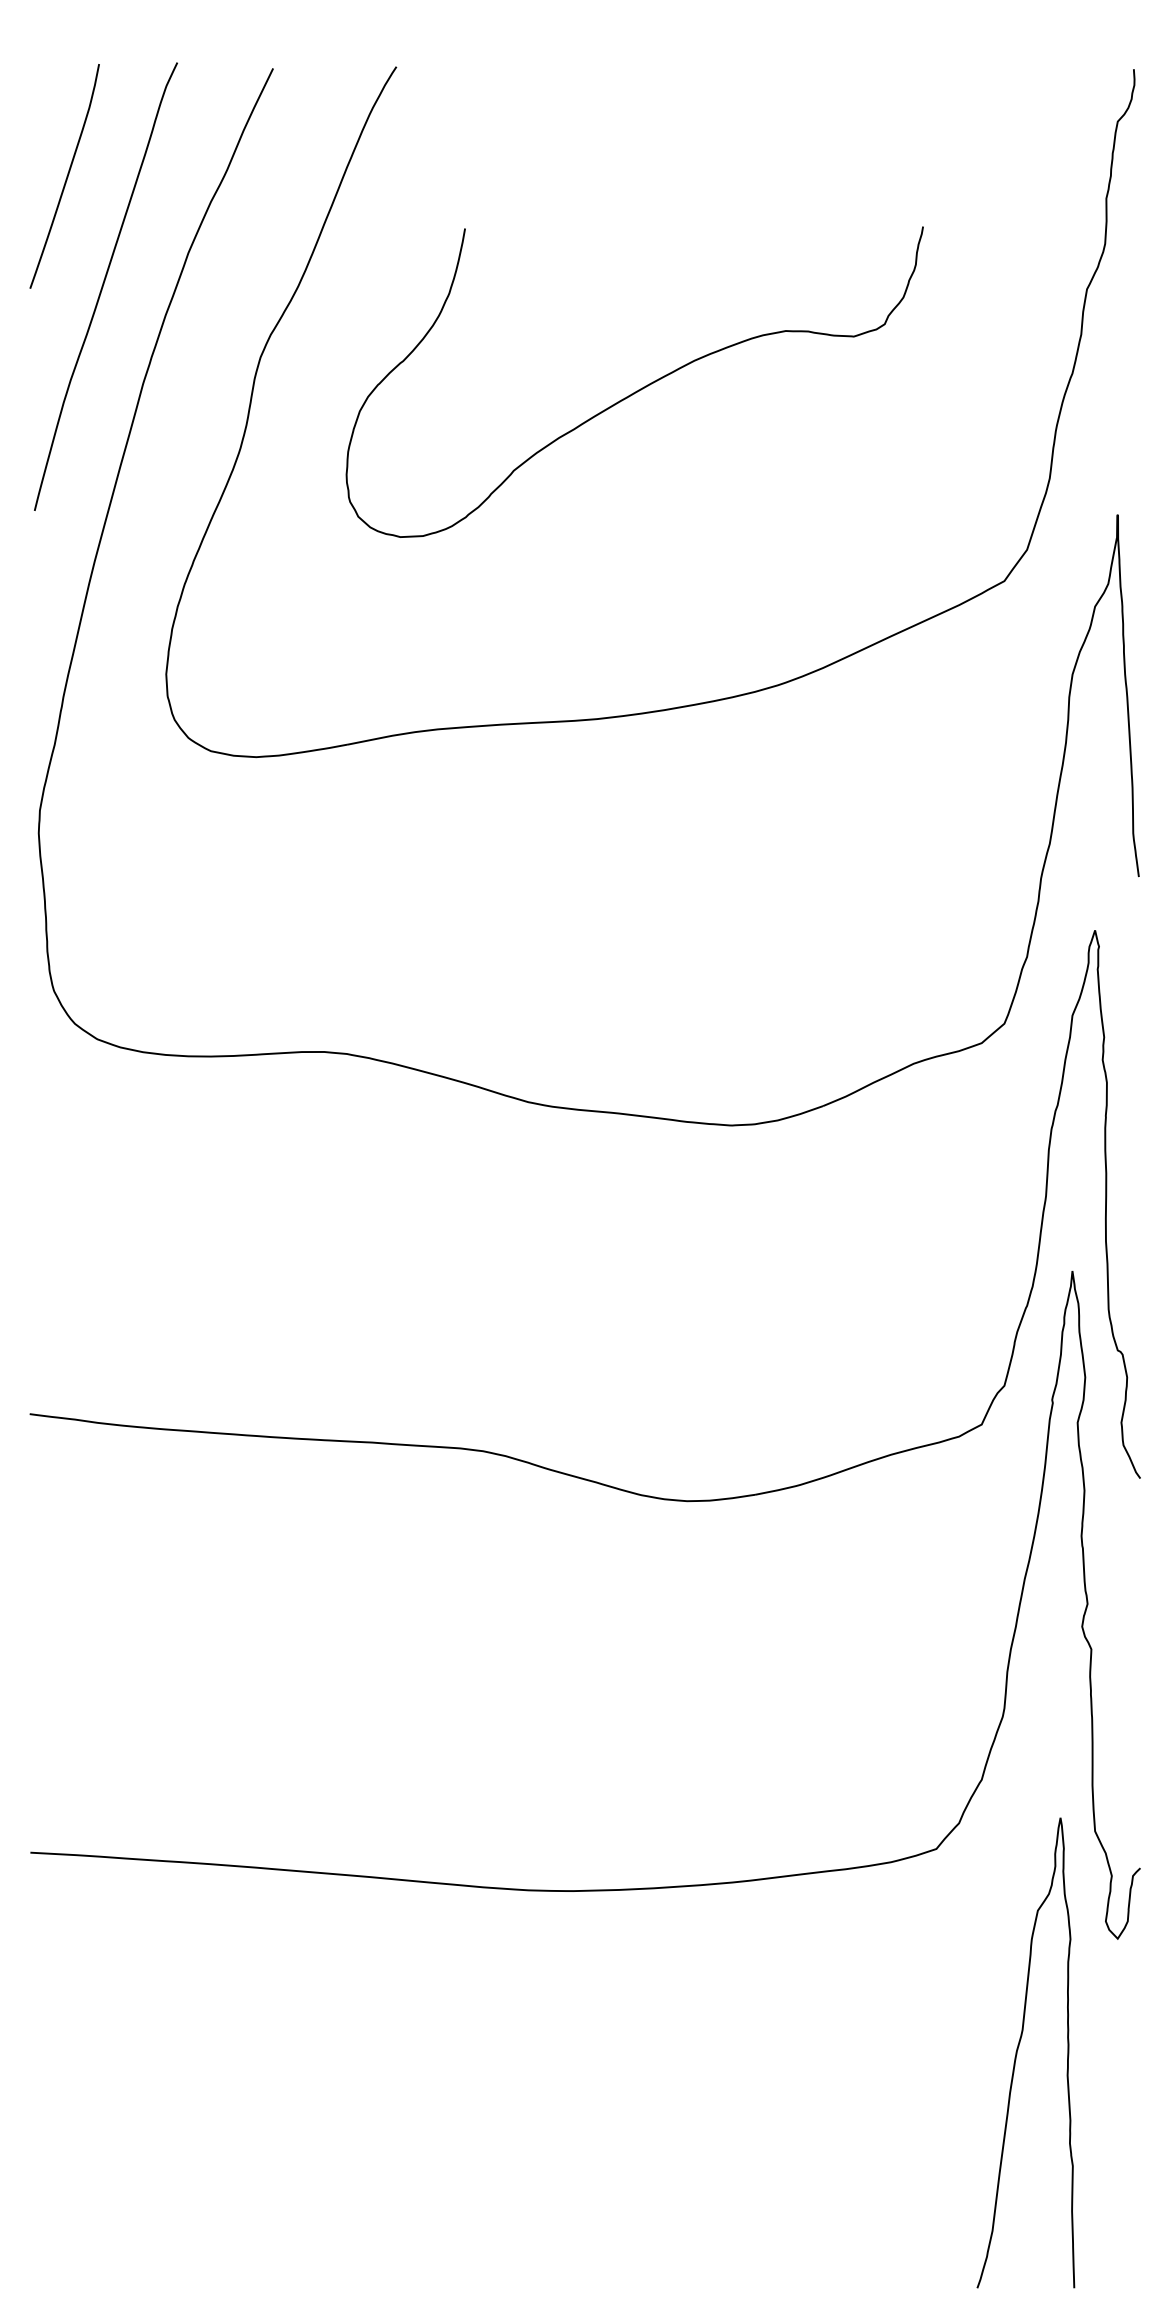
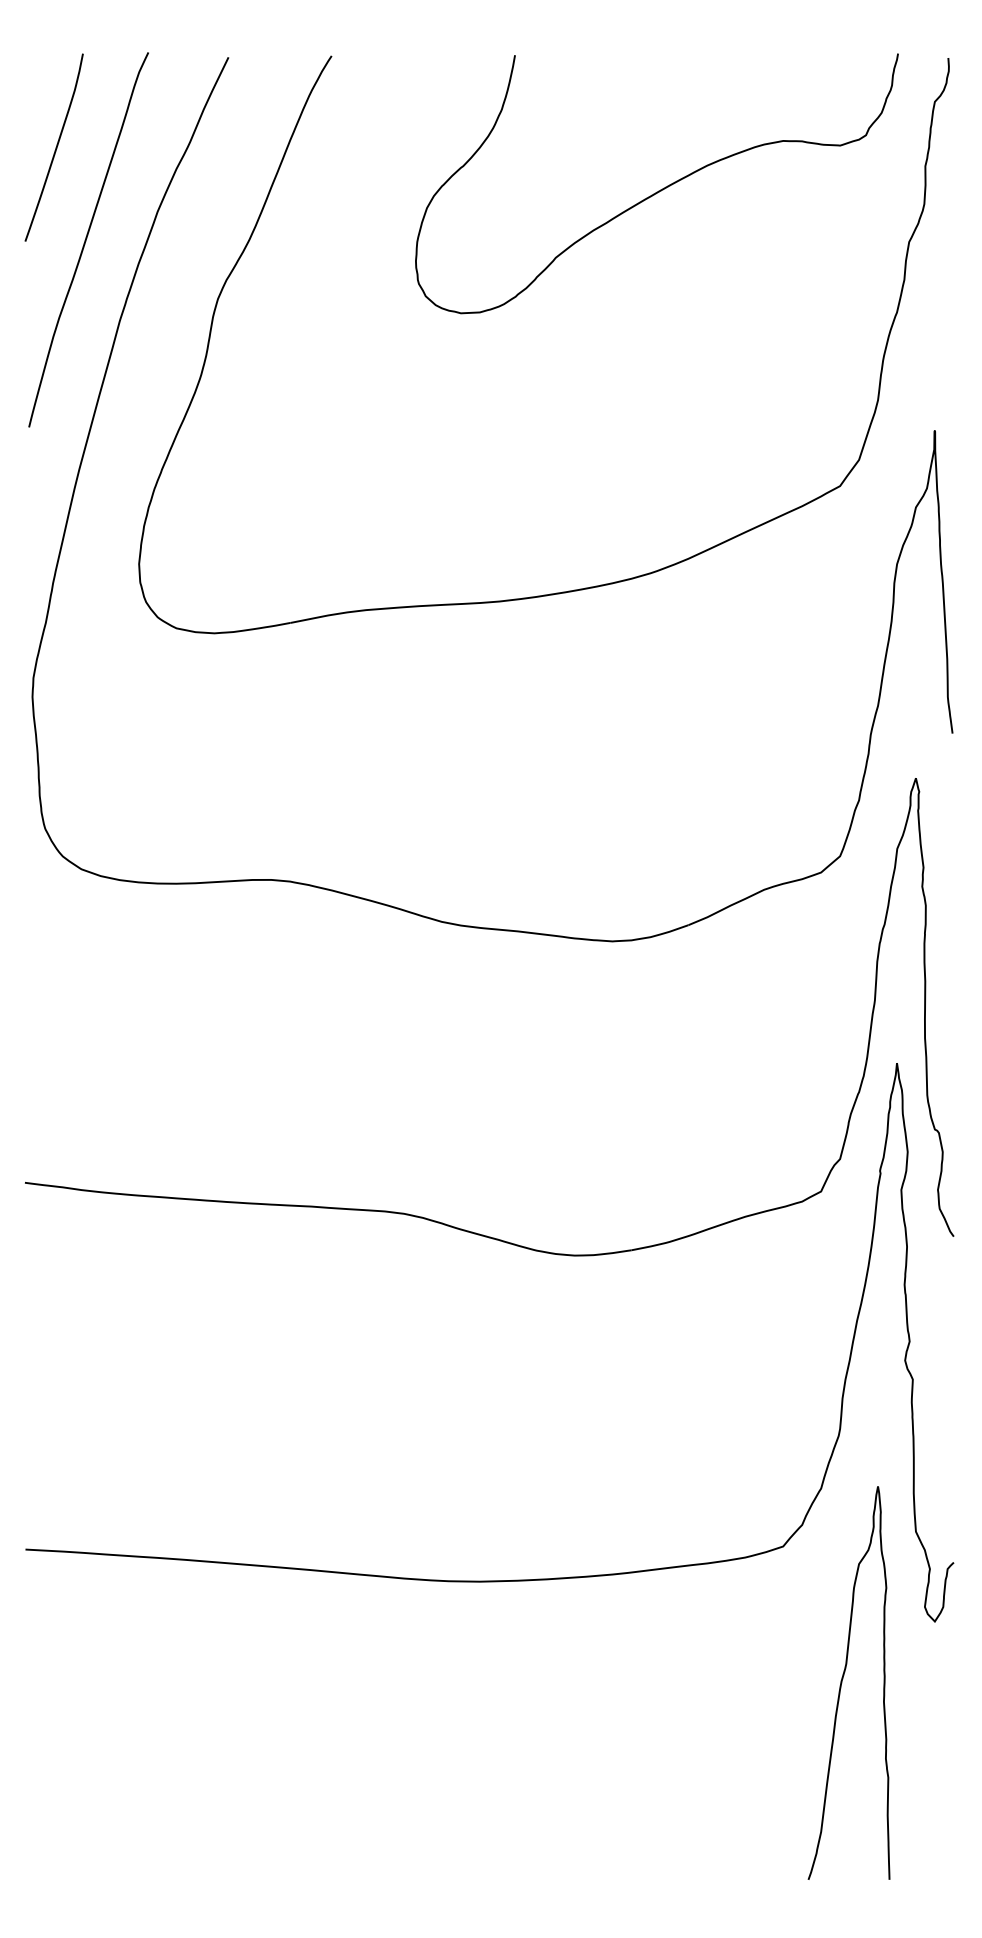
curve: (639, 389) -> (660, 189), moved
curve: (1019, 2048) -> (843, 1679), moved

